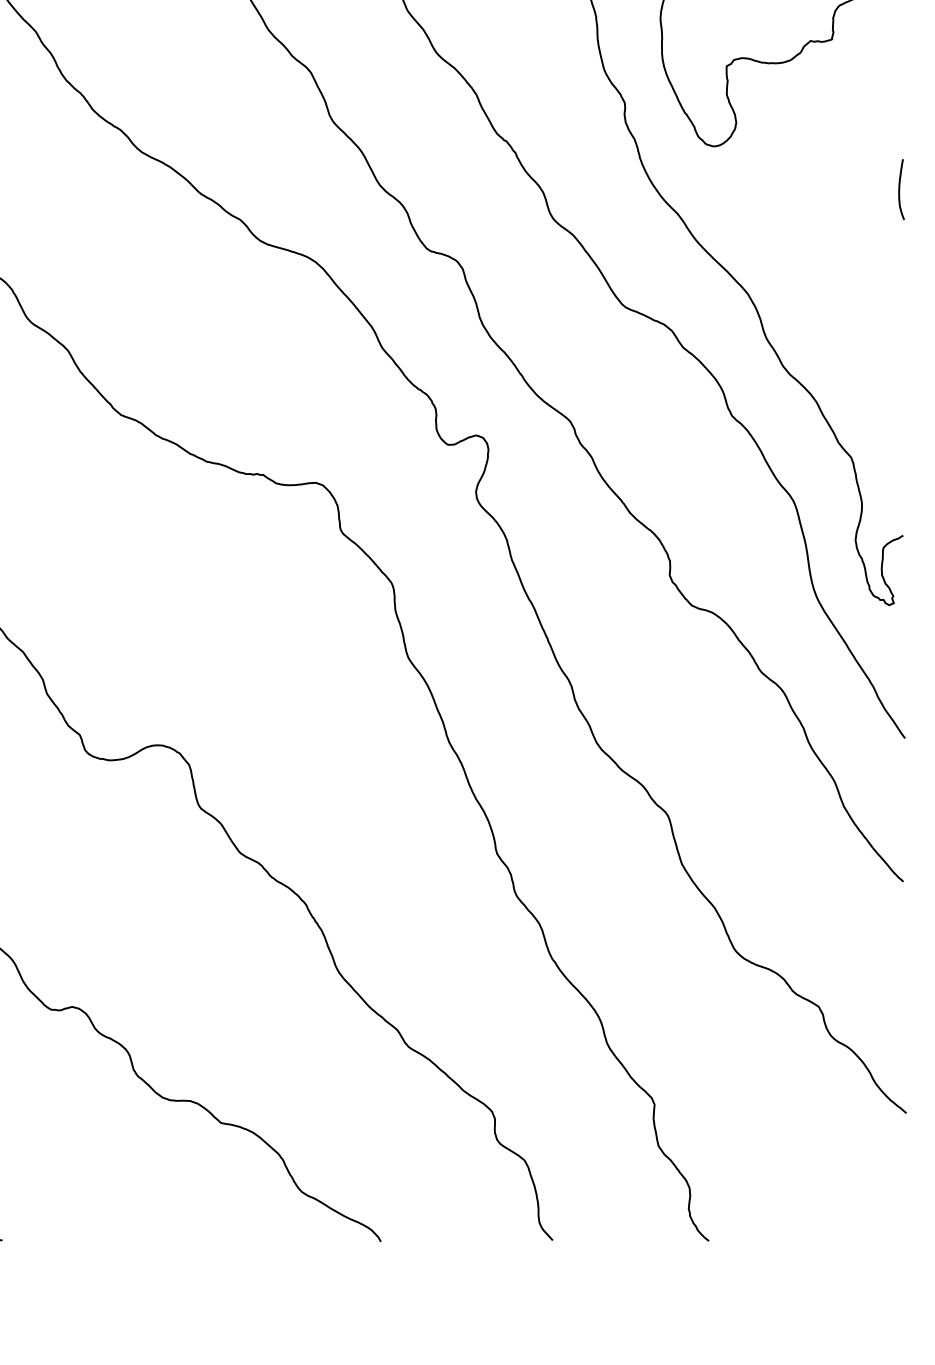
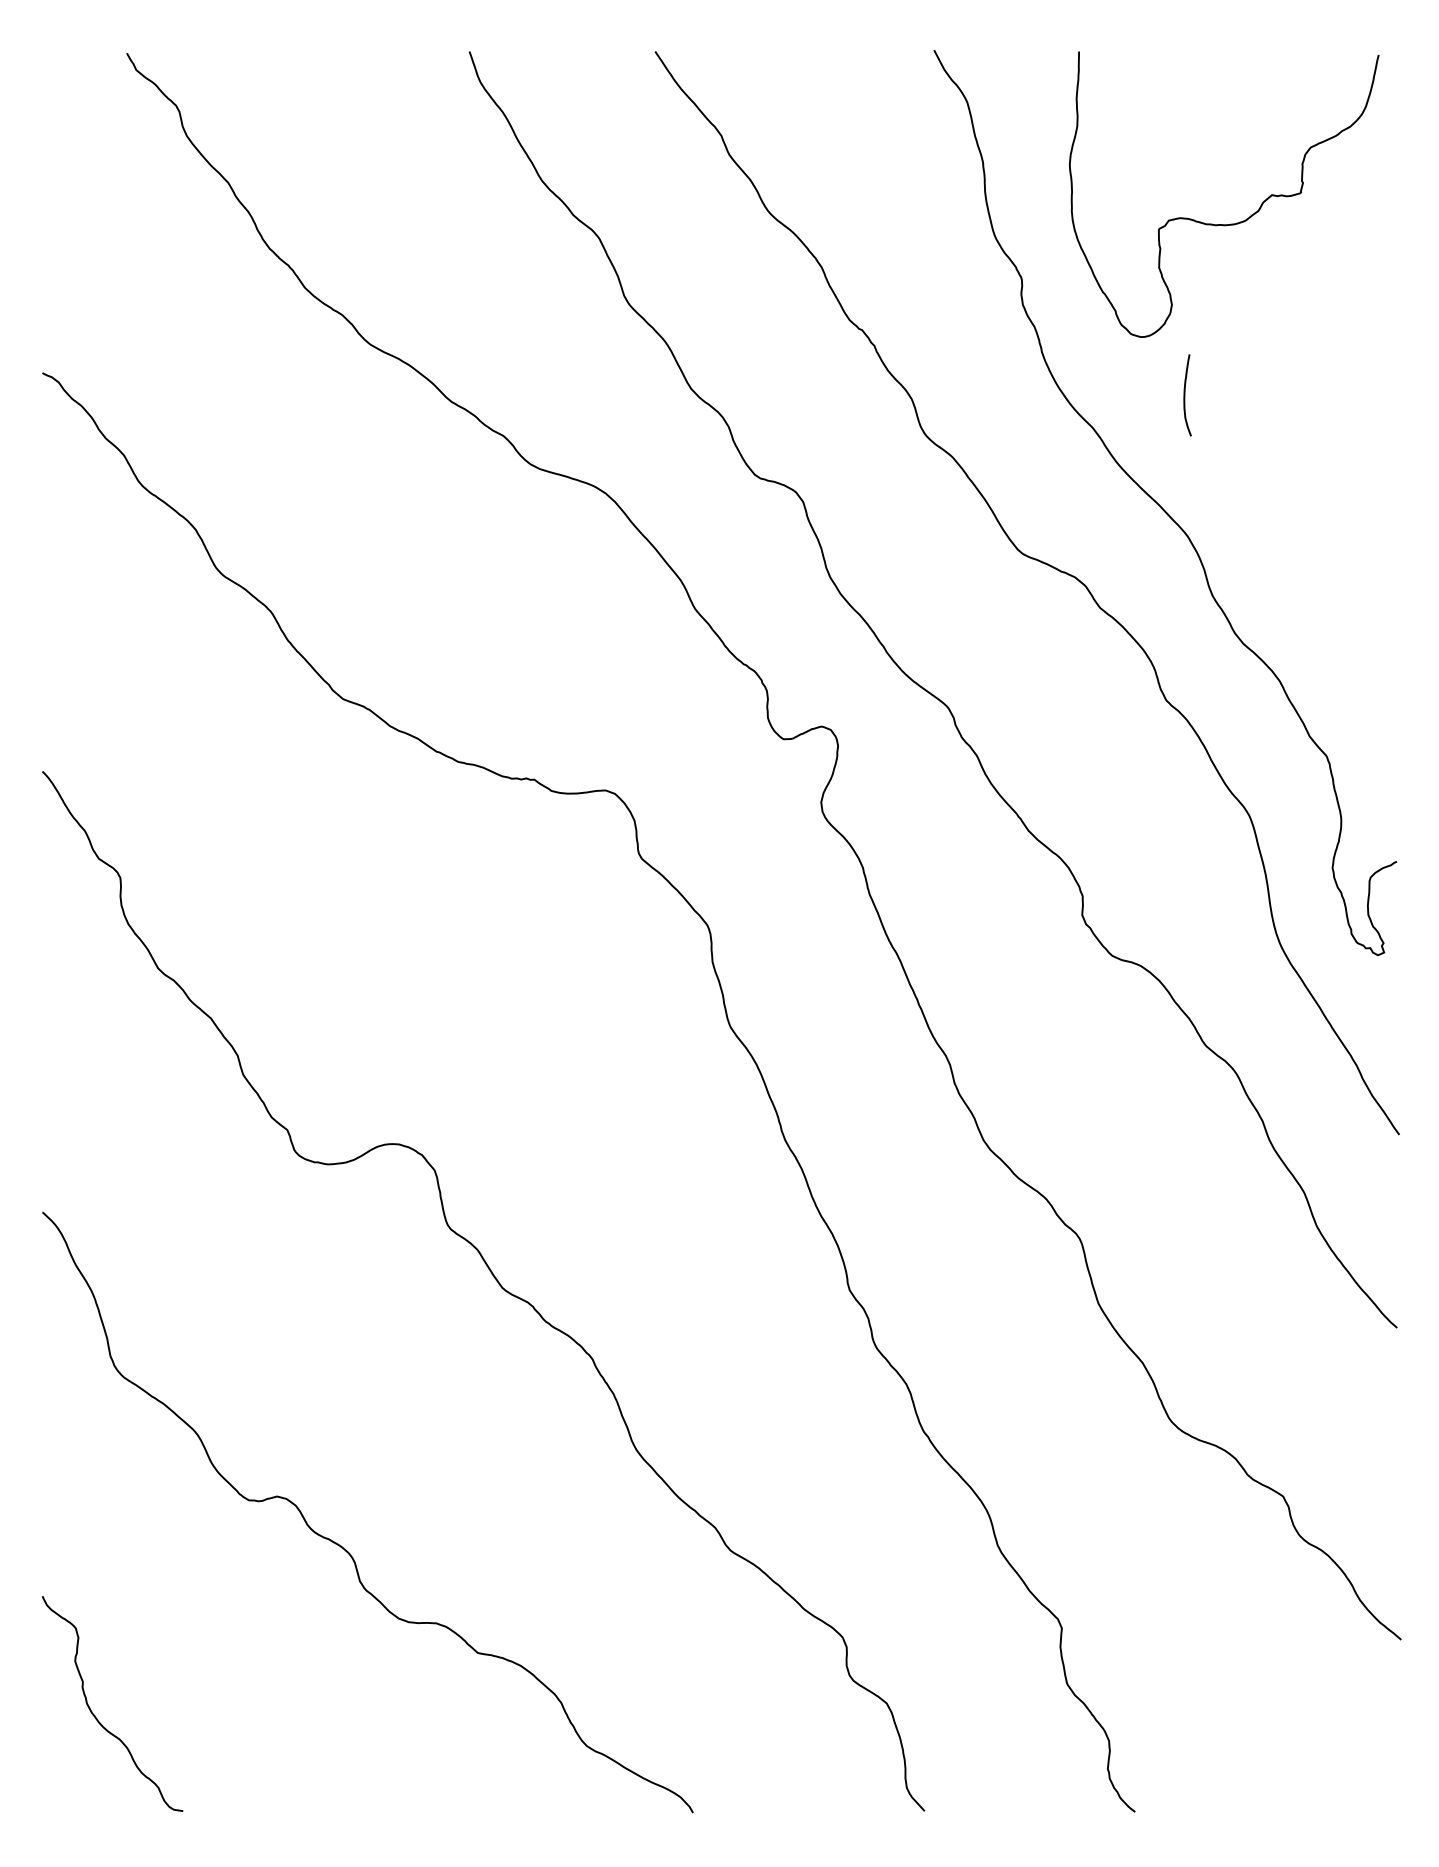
curve: (900, 189) -> (1185, 395), moved

